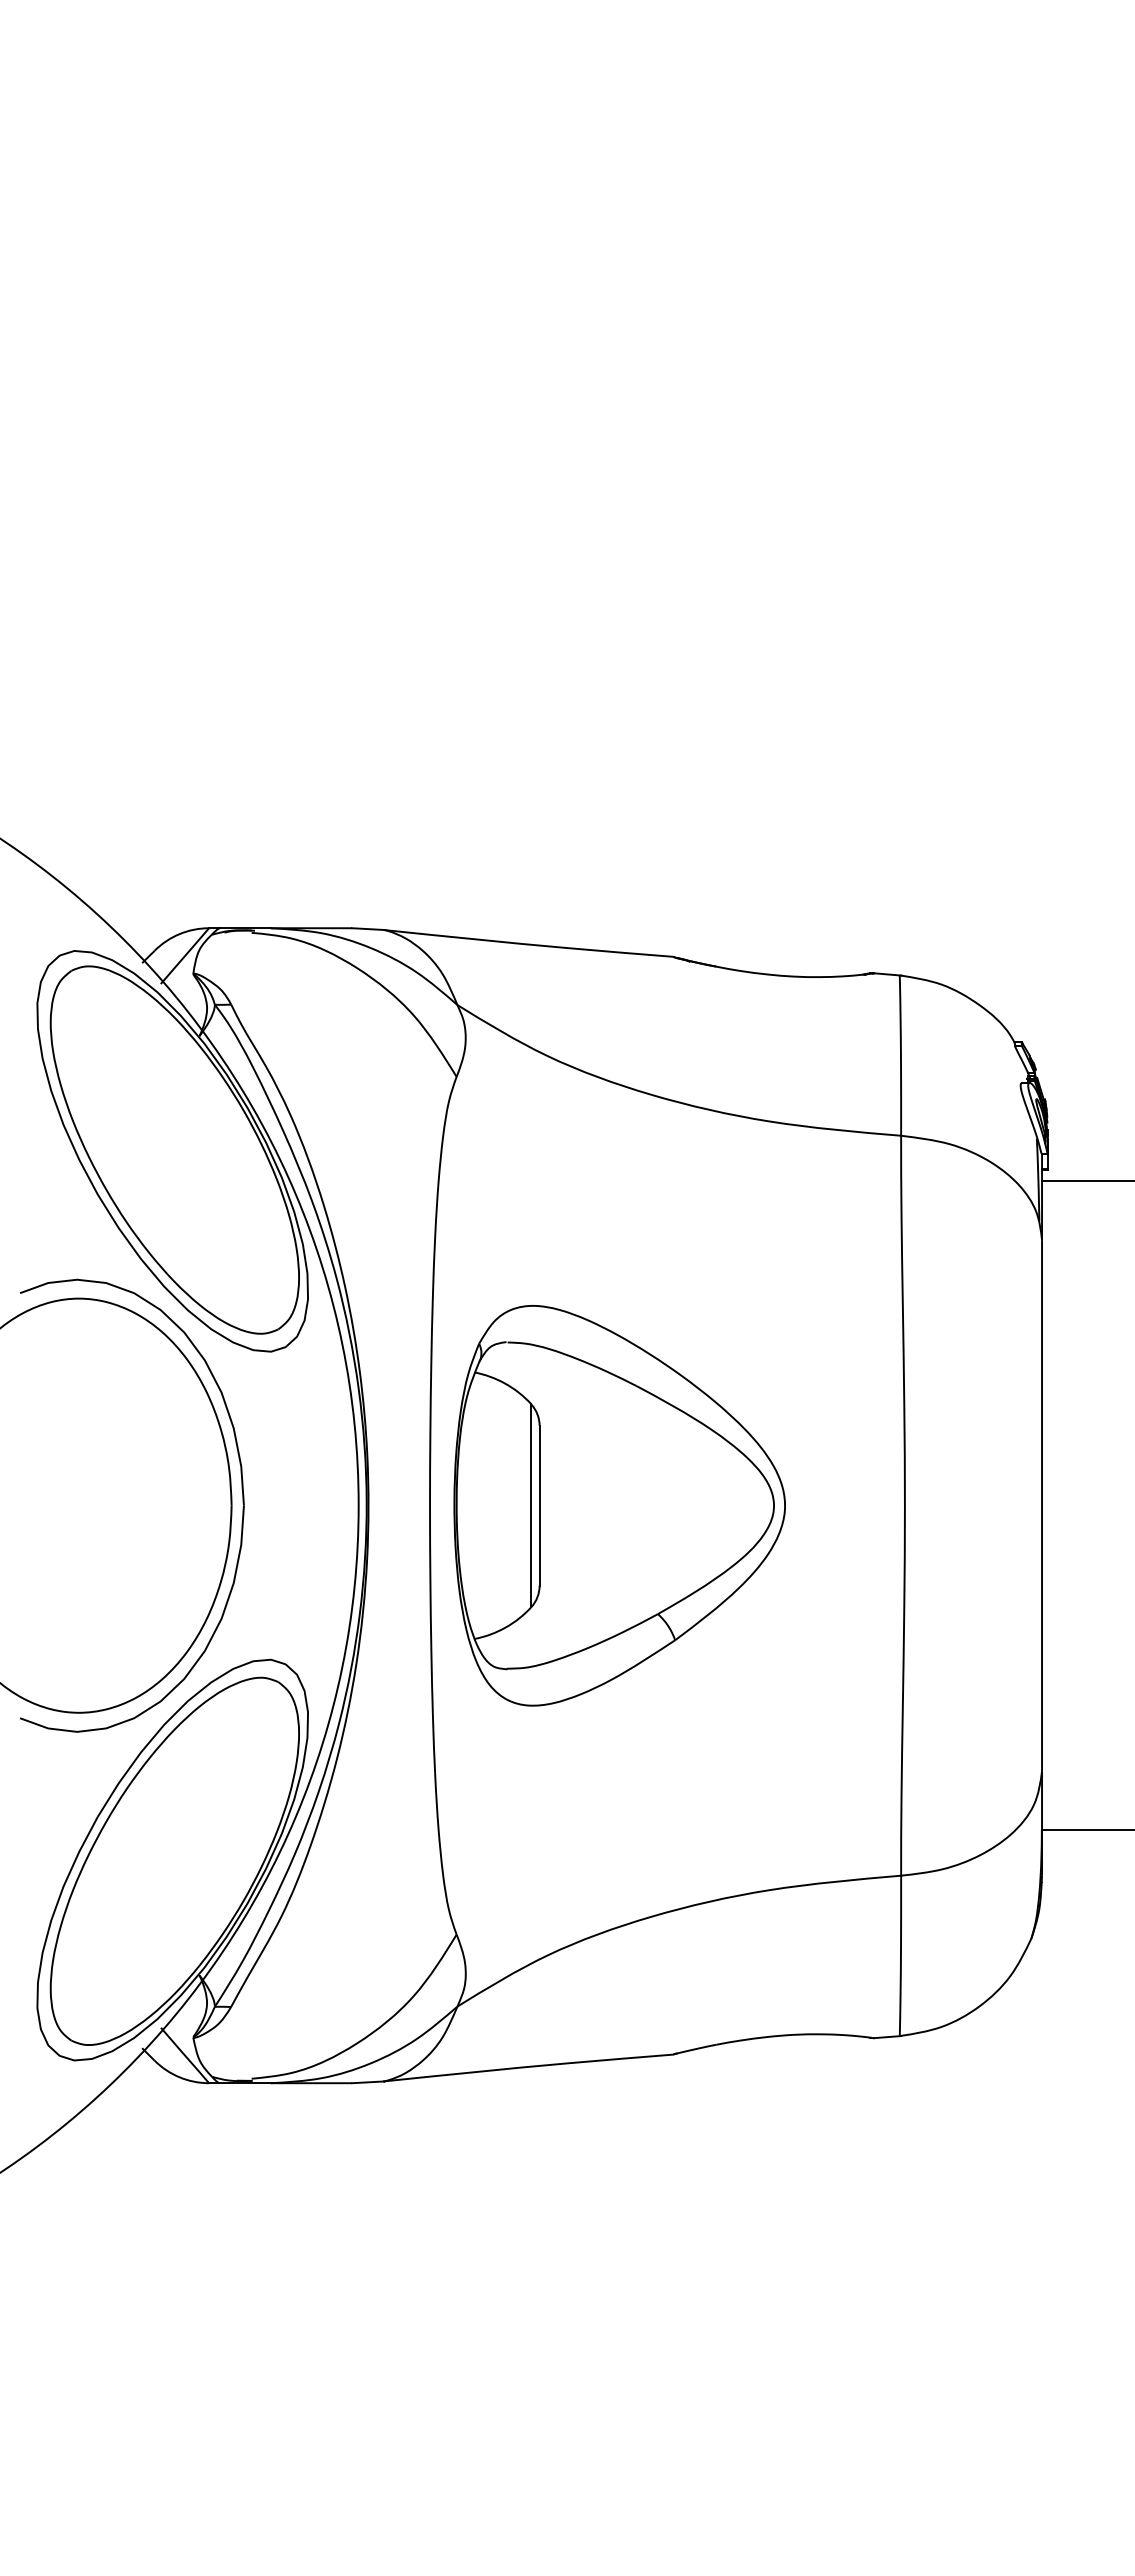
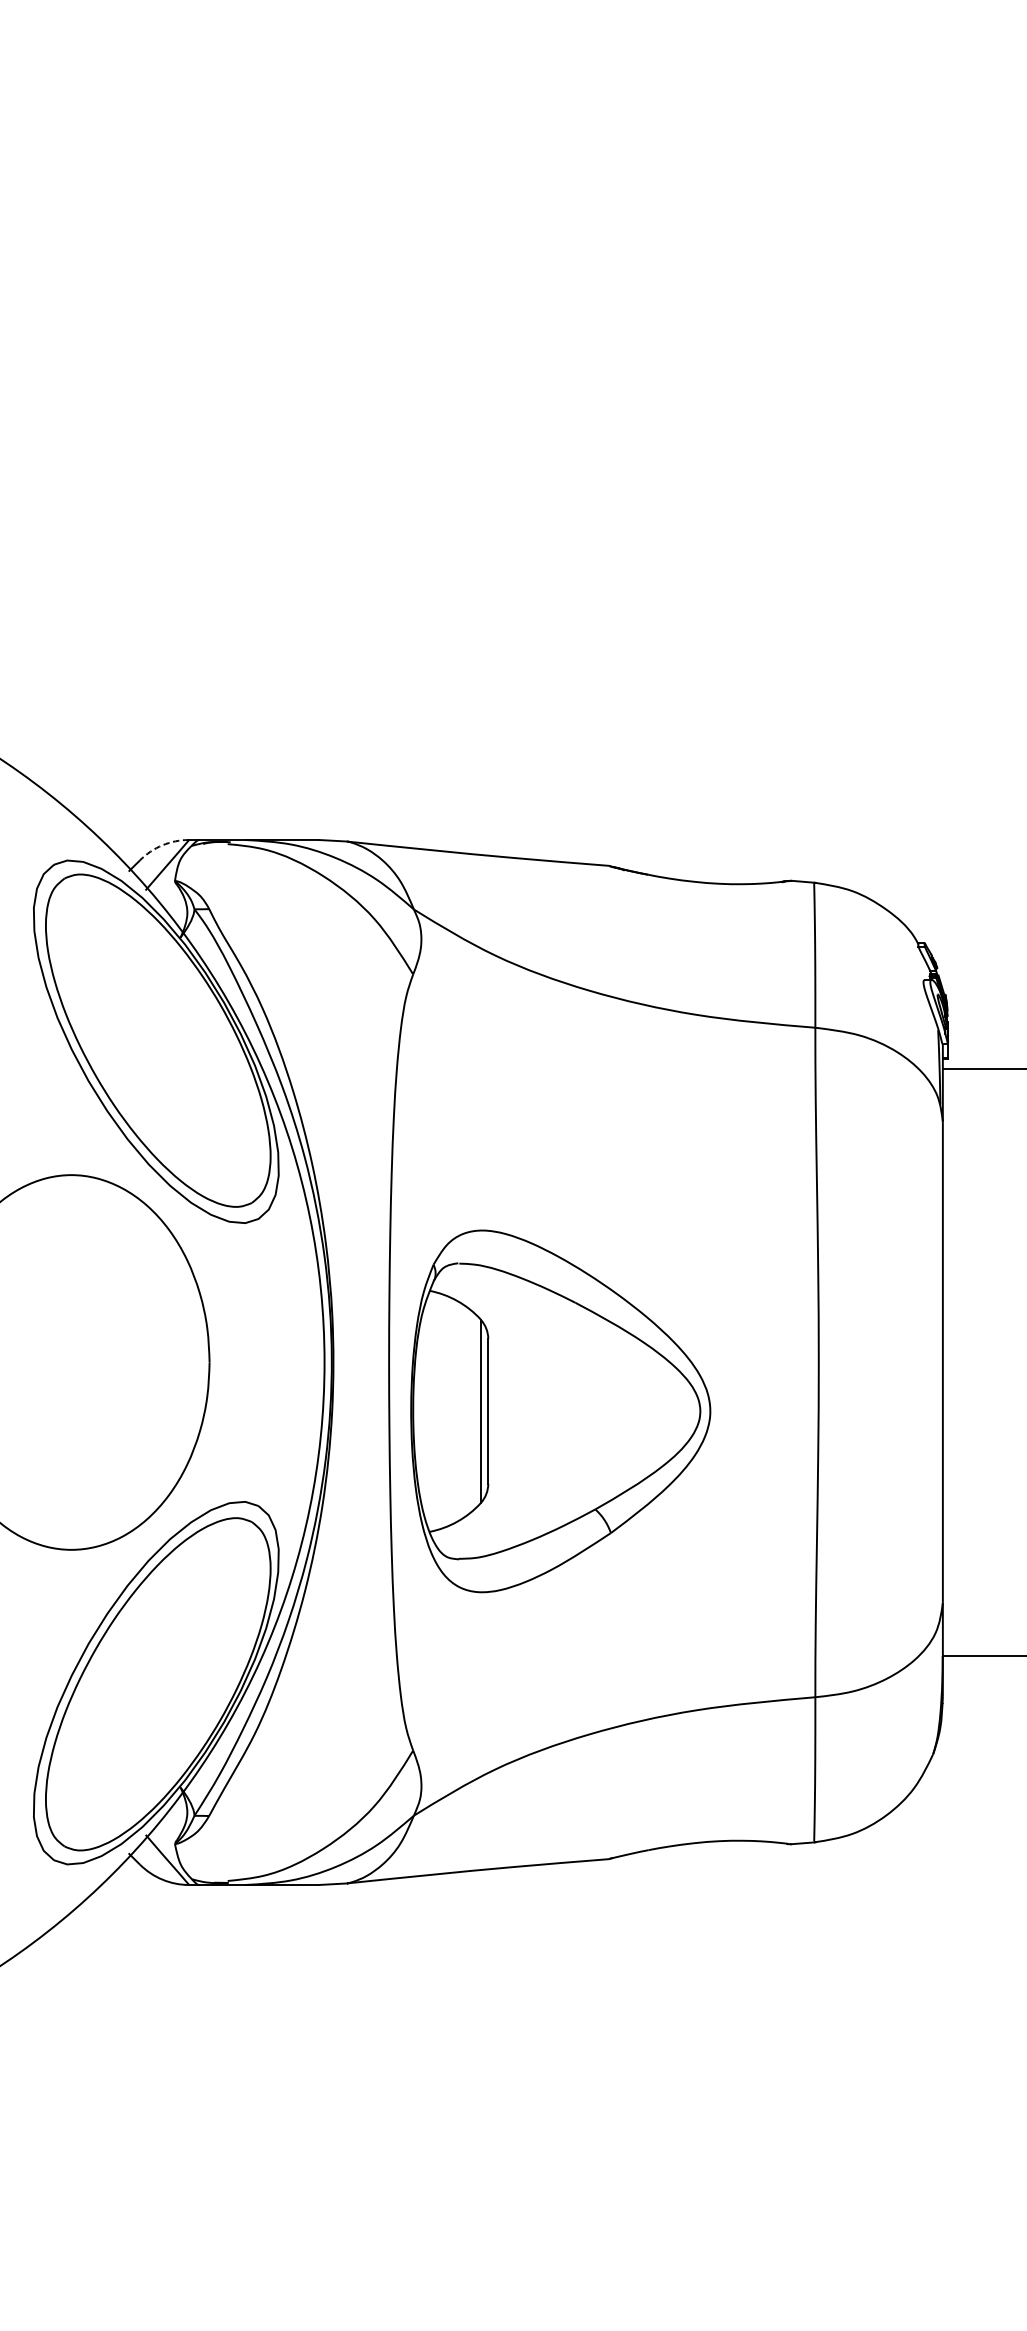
arc: (179, 934) -> (162, 845), solid -> dashed
part: (242, 1503) -> (219, 1360), removed
part: (619, 1505) -> (560, 1411), moved

